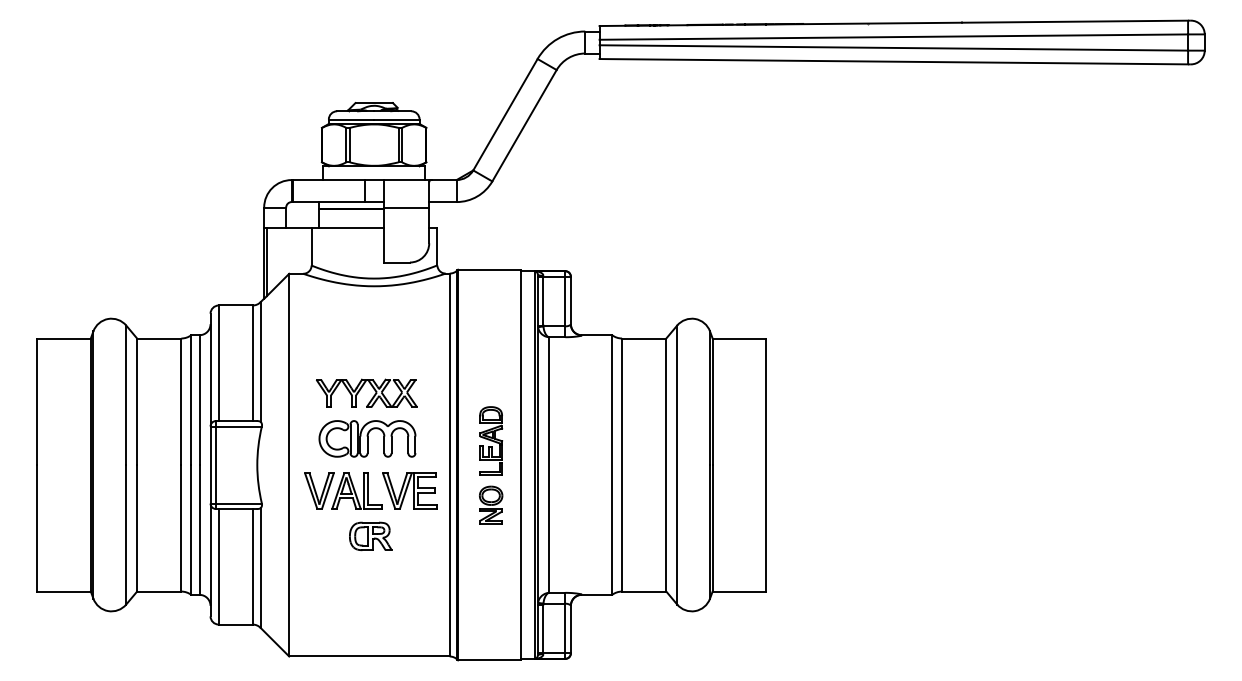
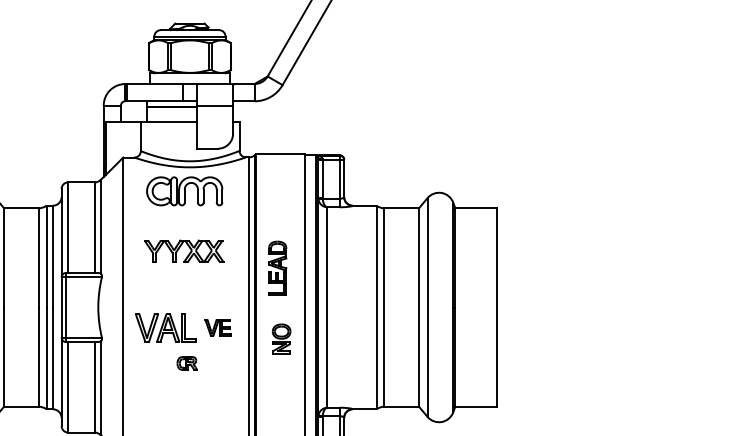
part: (367, 438) -> (184, 191), moved
part: (491, 440) -> (278, 267), moved
part: (409, 490) -> (217, 327), size x0.6
part: (370, 536) -> (187, 363), size x0.6

